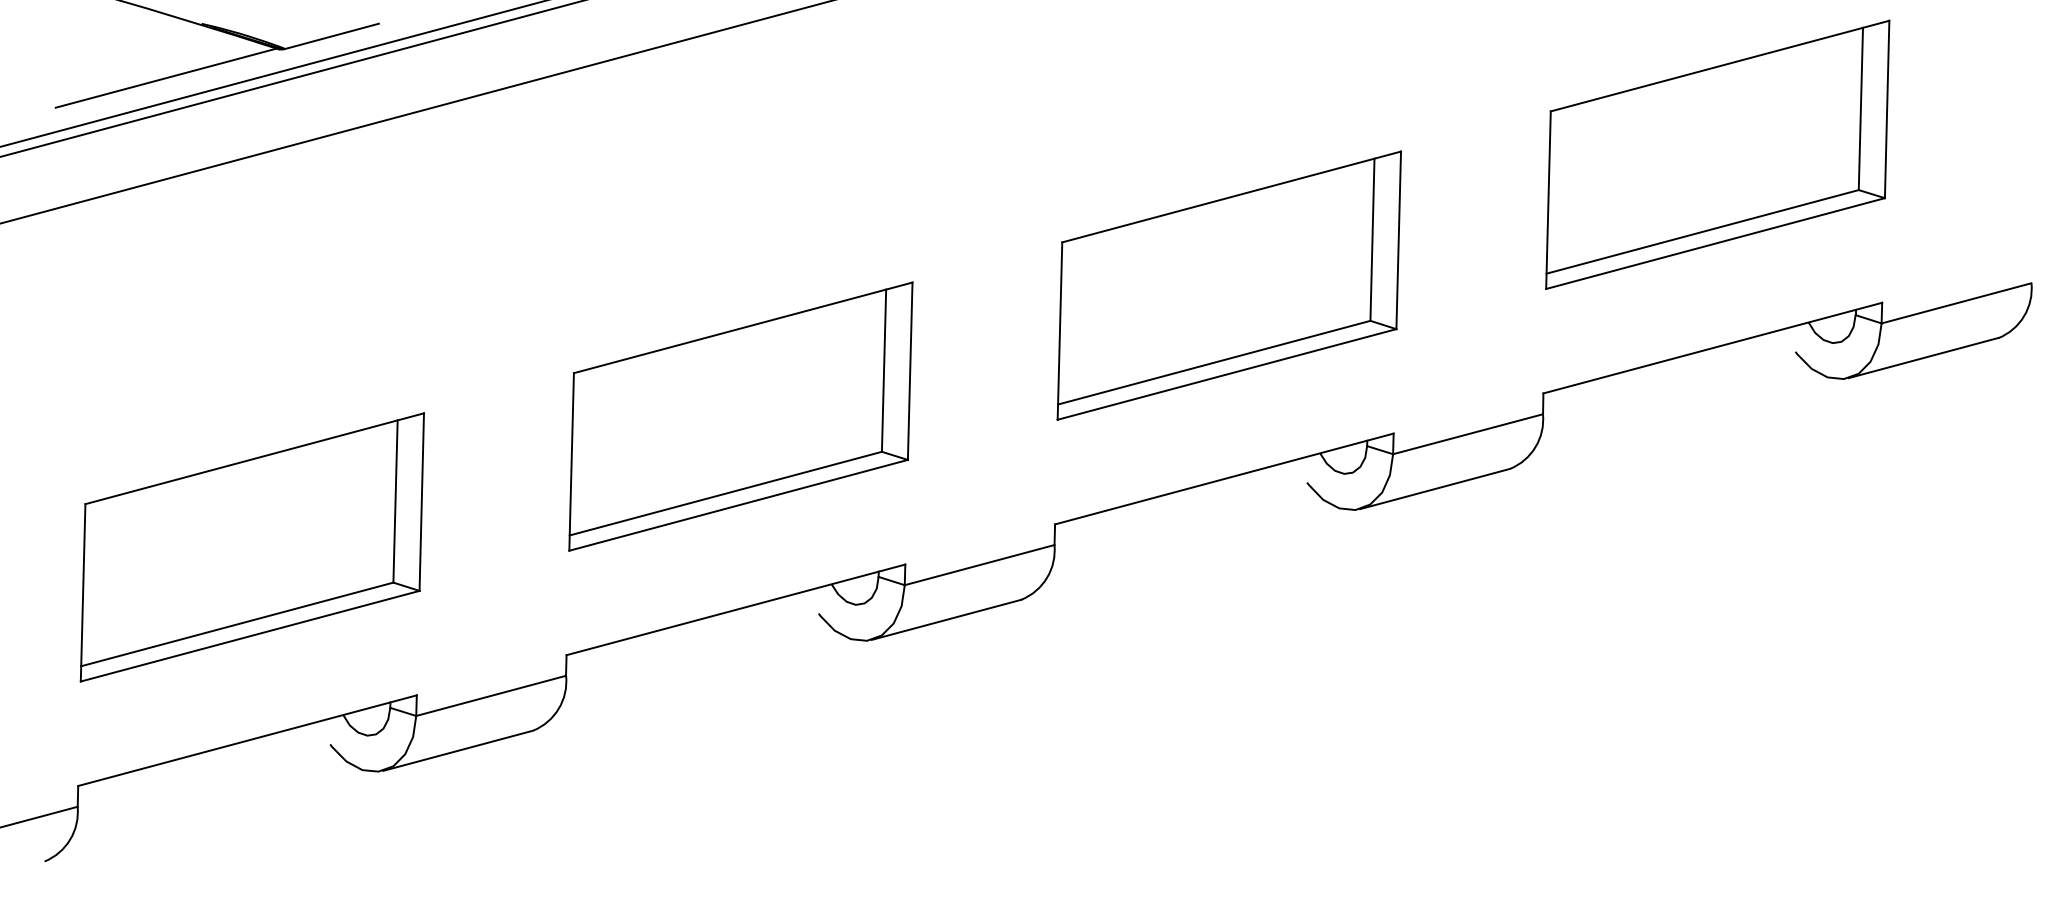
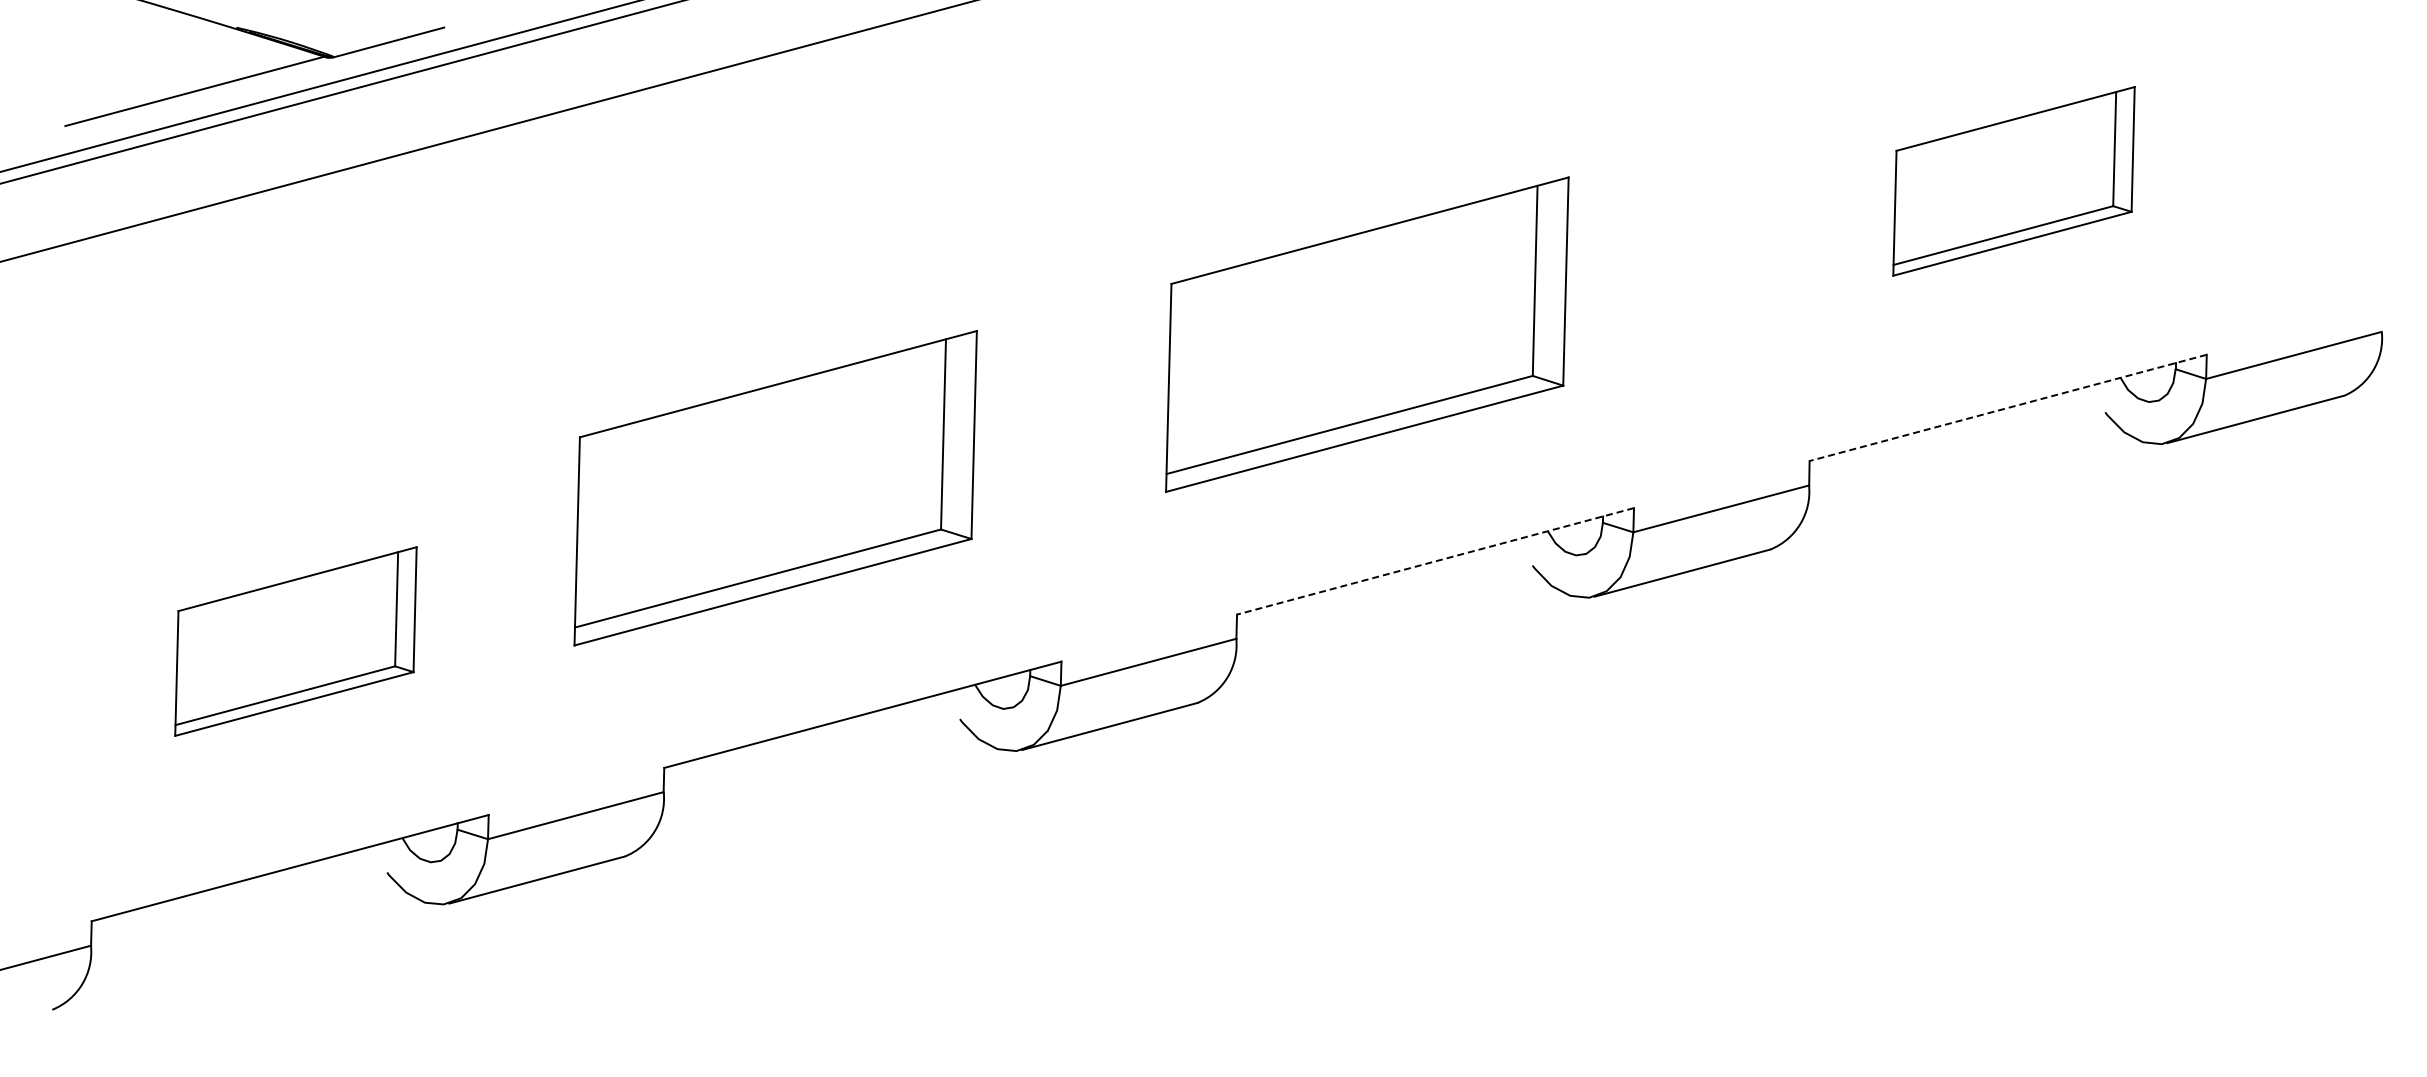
part: (1717, 155) -> (2013, 181), size x0.6
part: (1229, 285) -> (1367, 334), moved
line: (1713, 347) -> (2008, 407), solid -> dashed
part: (740, 416) -> (775, 488), moved
line: (1224, 479) -> (1435, 561), solid -> dashed
part: (252, 547) -> (295, 641), size x0.6

